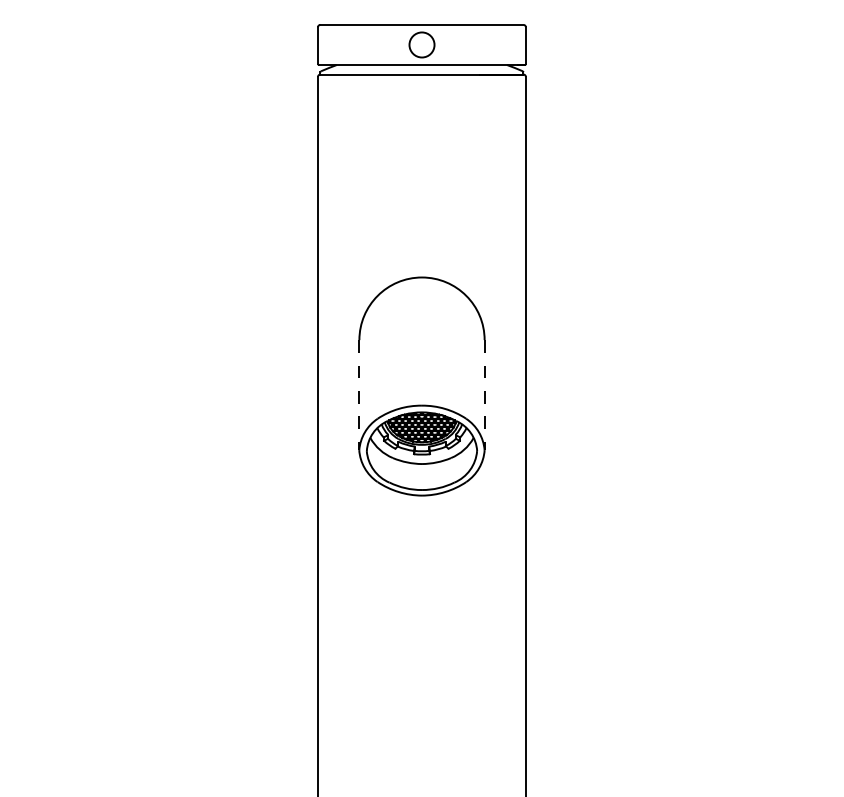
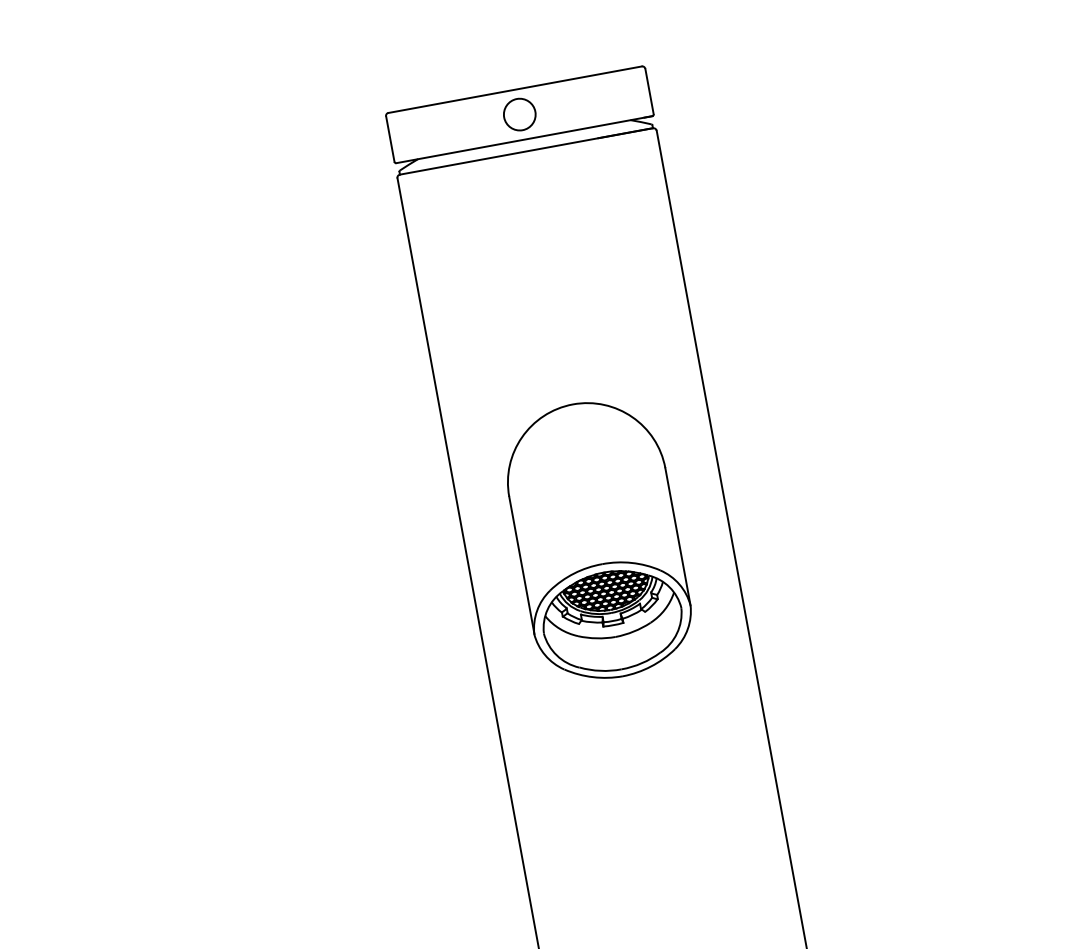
line: (359, 395) -> (522, 565), dashed -> solid
line: (484, 395) -> (677, 537), dashed -> solid

